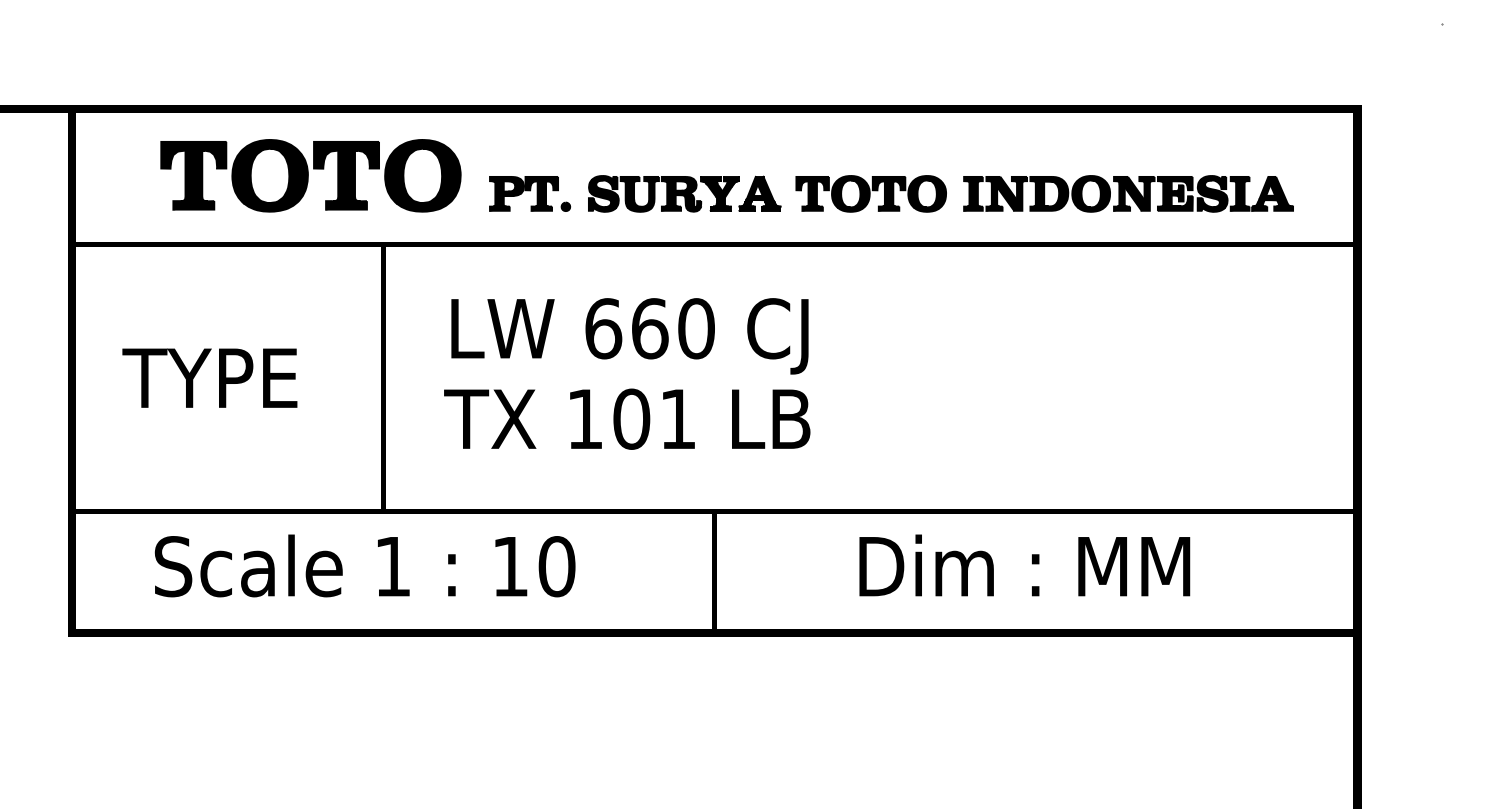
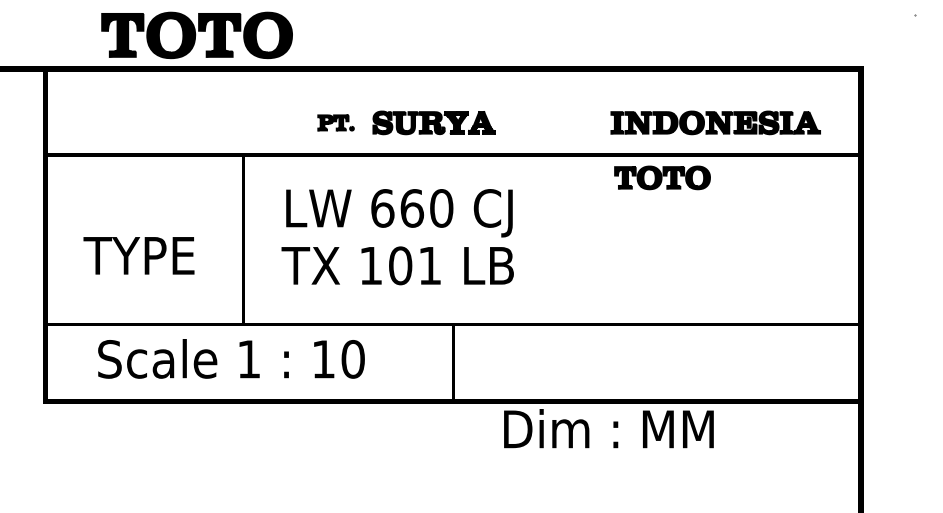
part: (309, 175) -> (196, 35), moved
part: (529, 193) -> (335, 122), size x0.7
part: (871, 193) -> (662, 177), moved
text: (209, 377) -> (138, 255), moved
text: (1024, 565) -> (608, 428), moved

